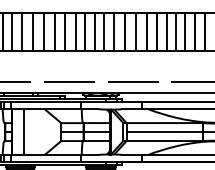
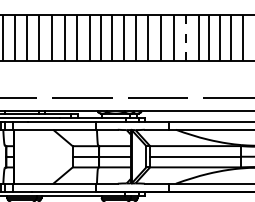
line: (157, 32) -> (186, 38), solid -> dashed
line: (24, 131) -> (29, 156), removed

